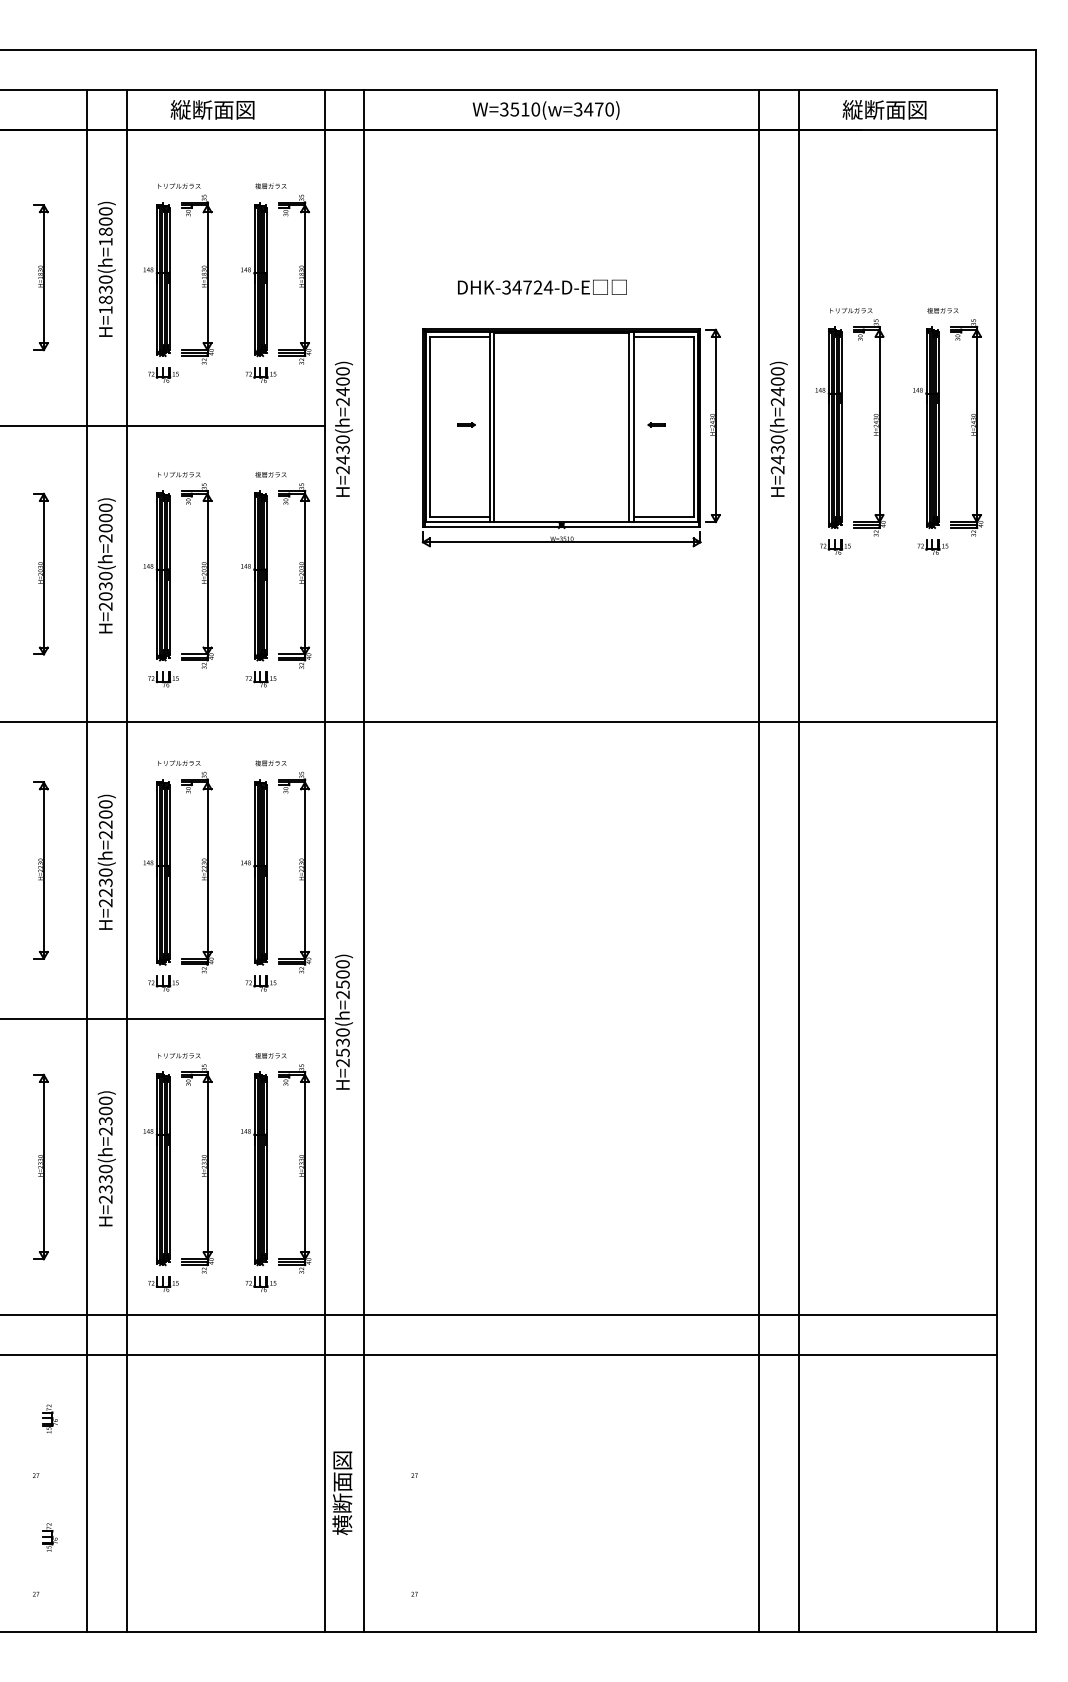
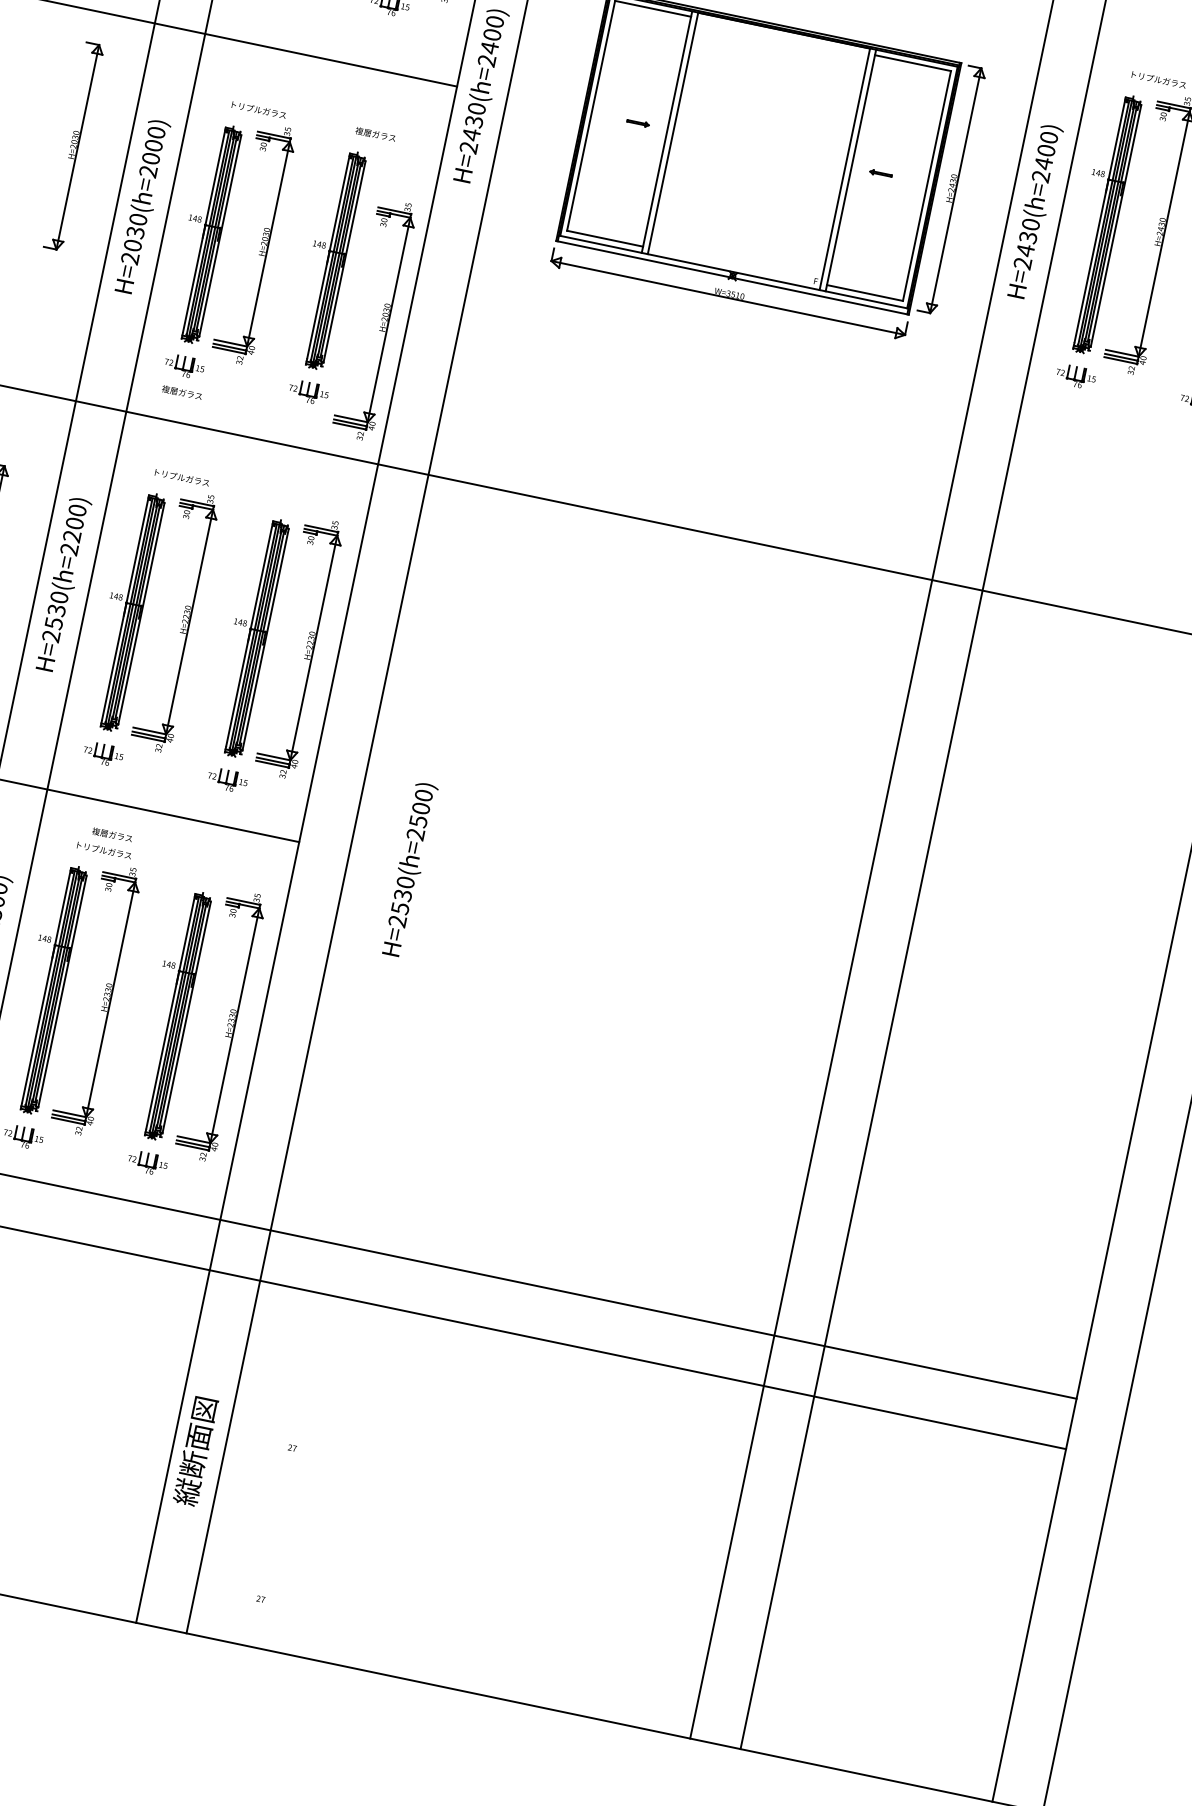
part: (40, 573) -> (73, 145), moved
part: (294, 576) -> (374, 320), moved
text: (270, 763) -> (181, 392), moved
text: (105, 892) -> (53, 622), H=2230(h=2200) -> H=2530(h=2200)
text: (344, 1021) -> (410, 868), moved
text: (270, 1055) -> (111, 834), moved
text: (342, 1525) -> (187, 1492), 横断面図 -> 縦断面図

